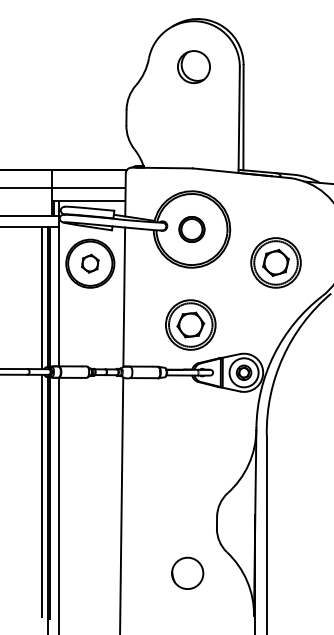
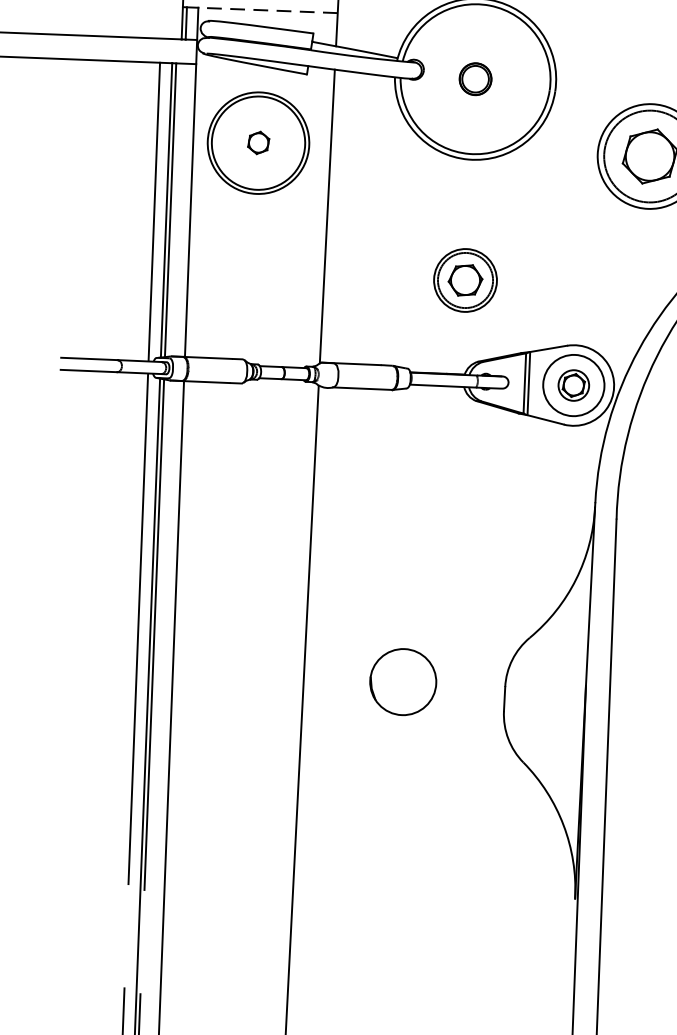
line: (91, 200) -> (266, 9), solid -> dashed
part: (191, 229) -> (474, 79), size x0.6
part: (90, 263) -> (258, 142), size x0.6
part: (190, 324) -> (464, 279), size x0.6
circle: (187, 572) -> (402, 680), moved

